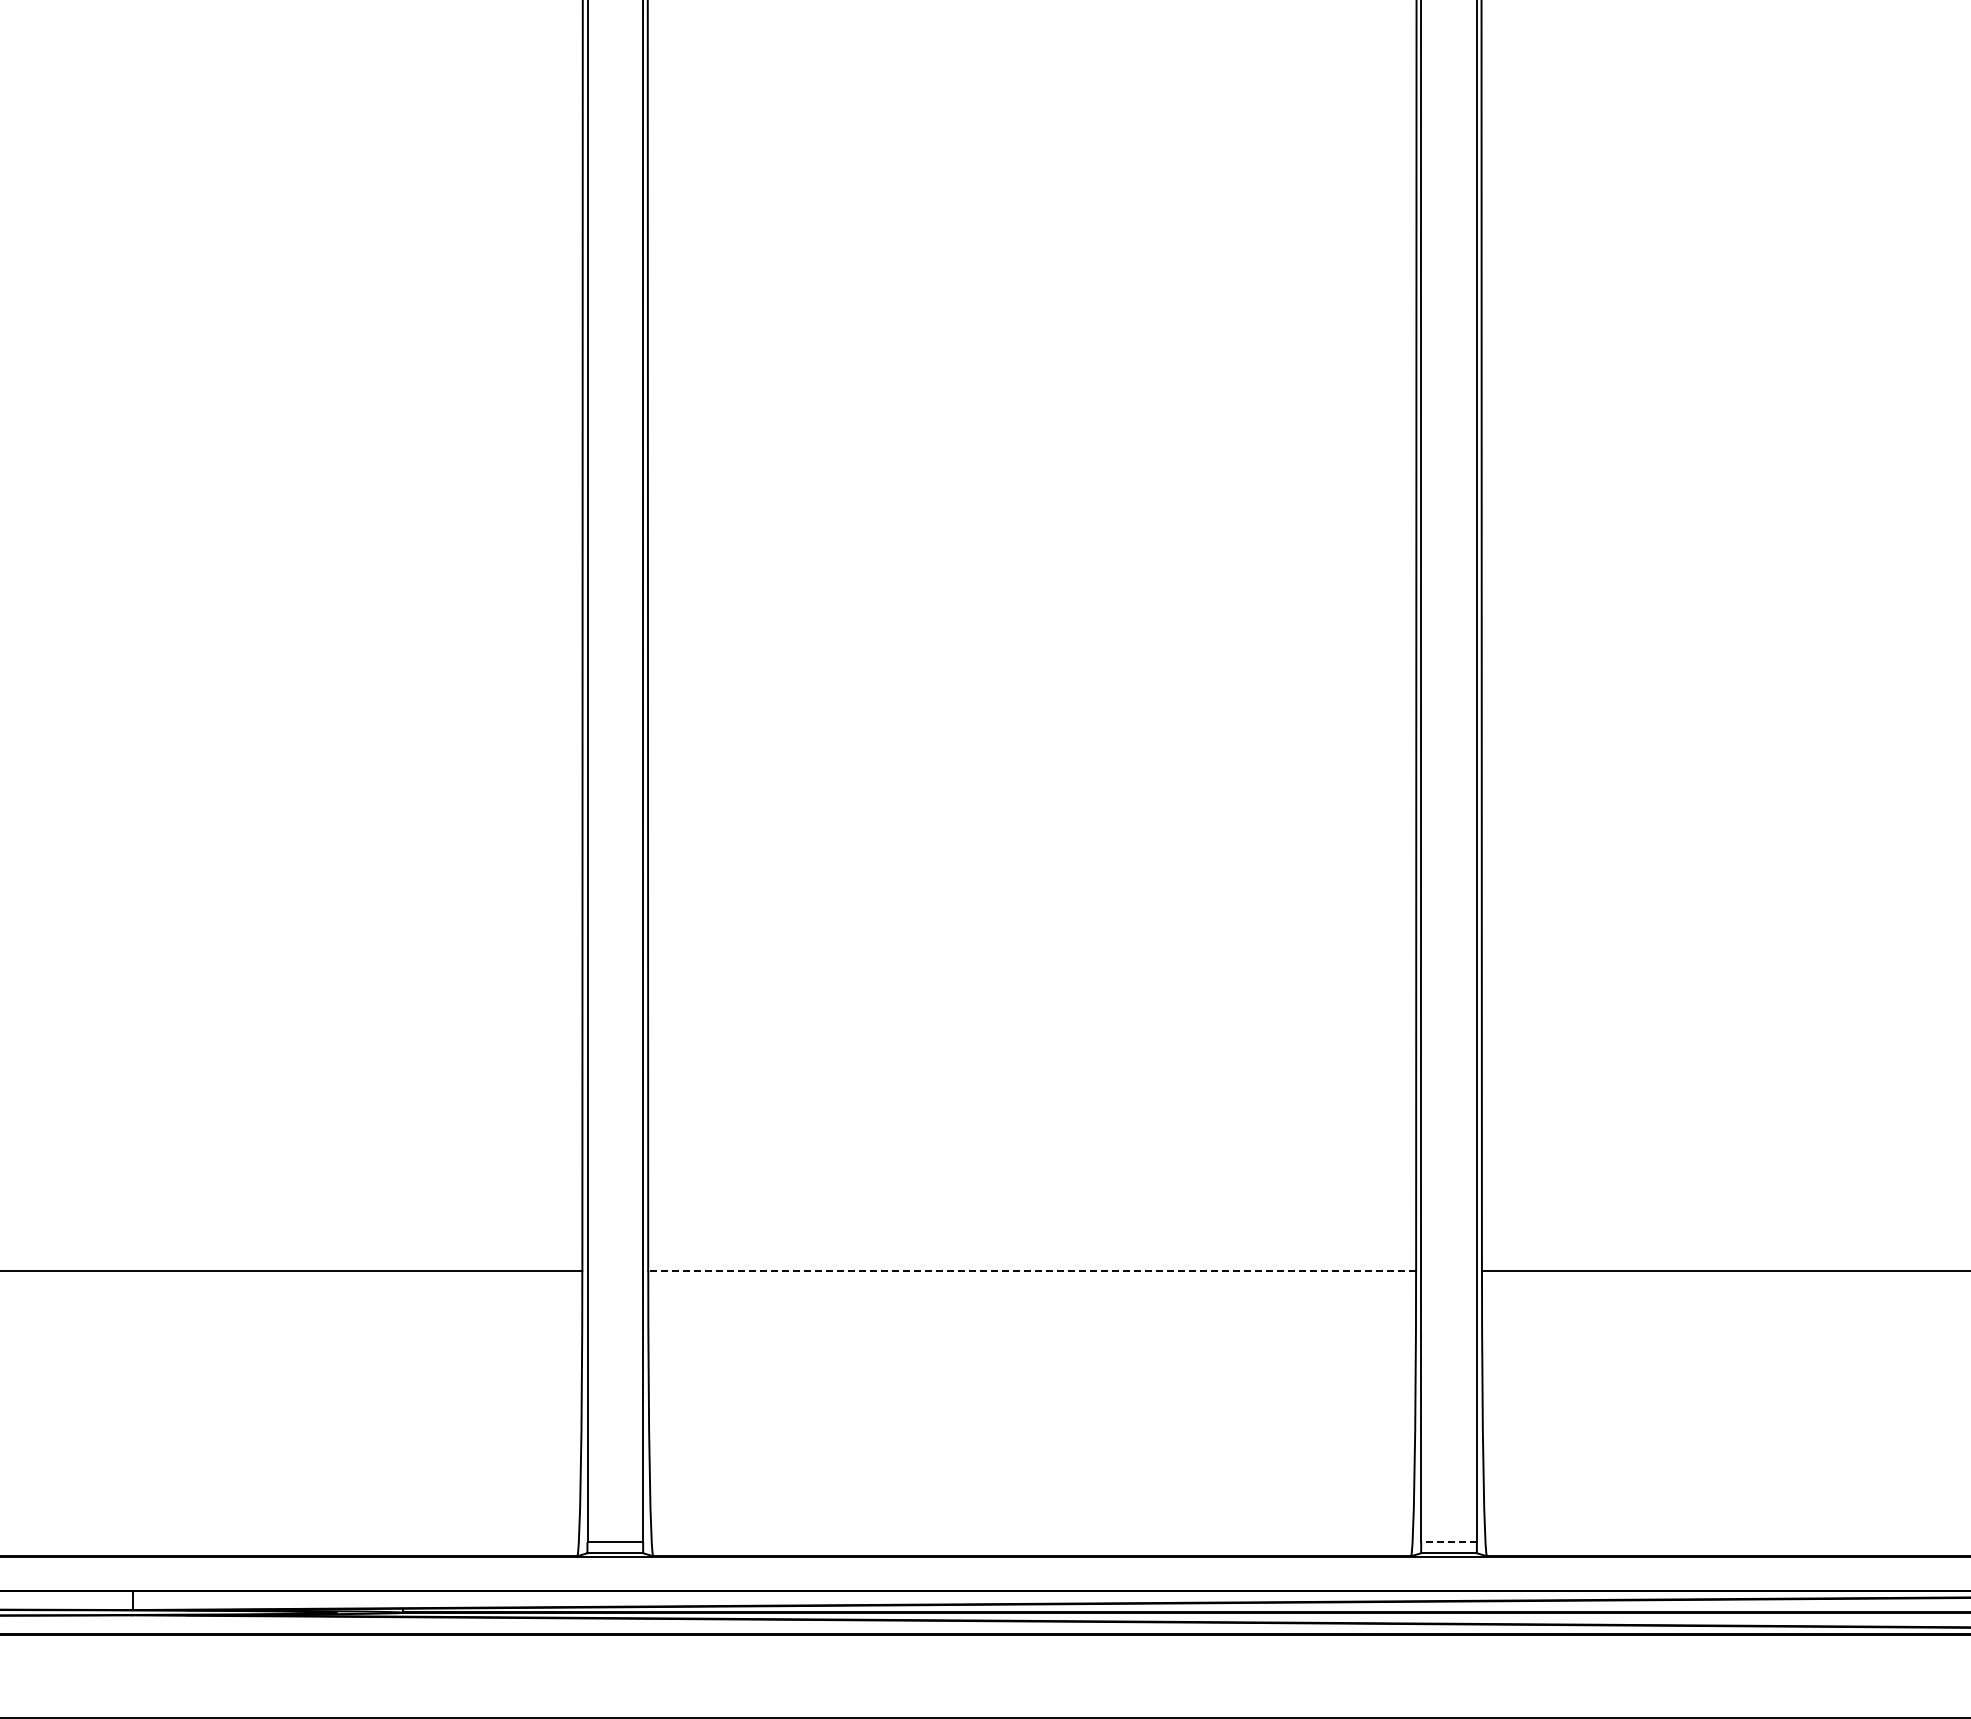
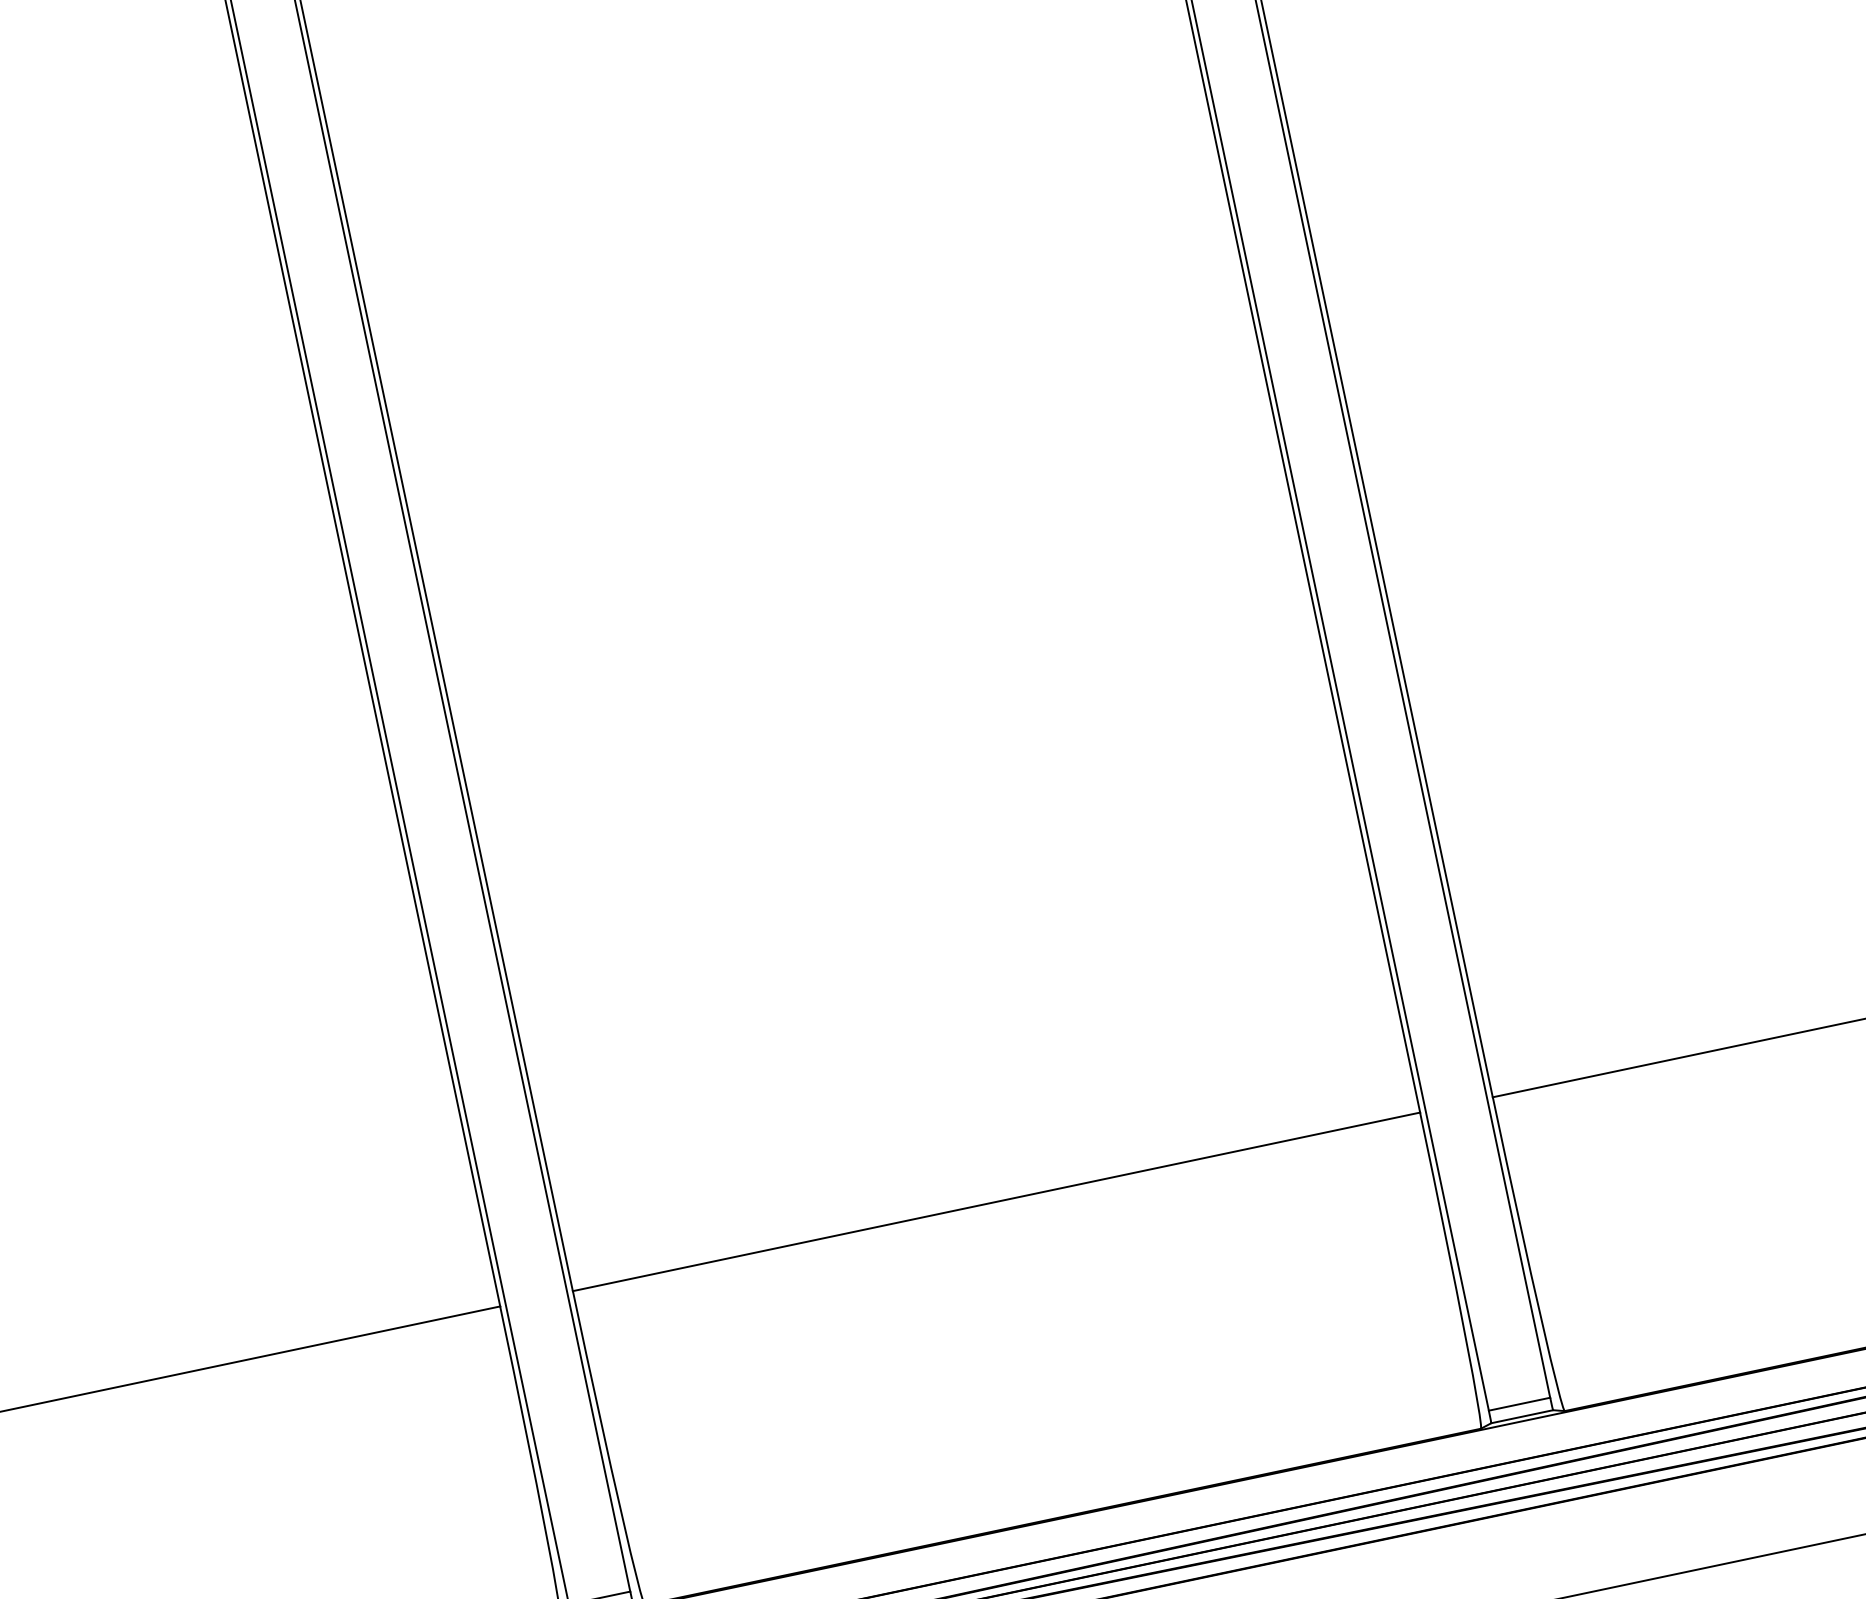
line: (1032, 1270) -> (996, 1201), dashed -> solid
line: (1449, 1542) -> (1520, 1404), dashed -> solid

